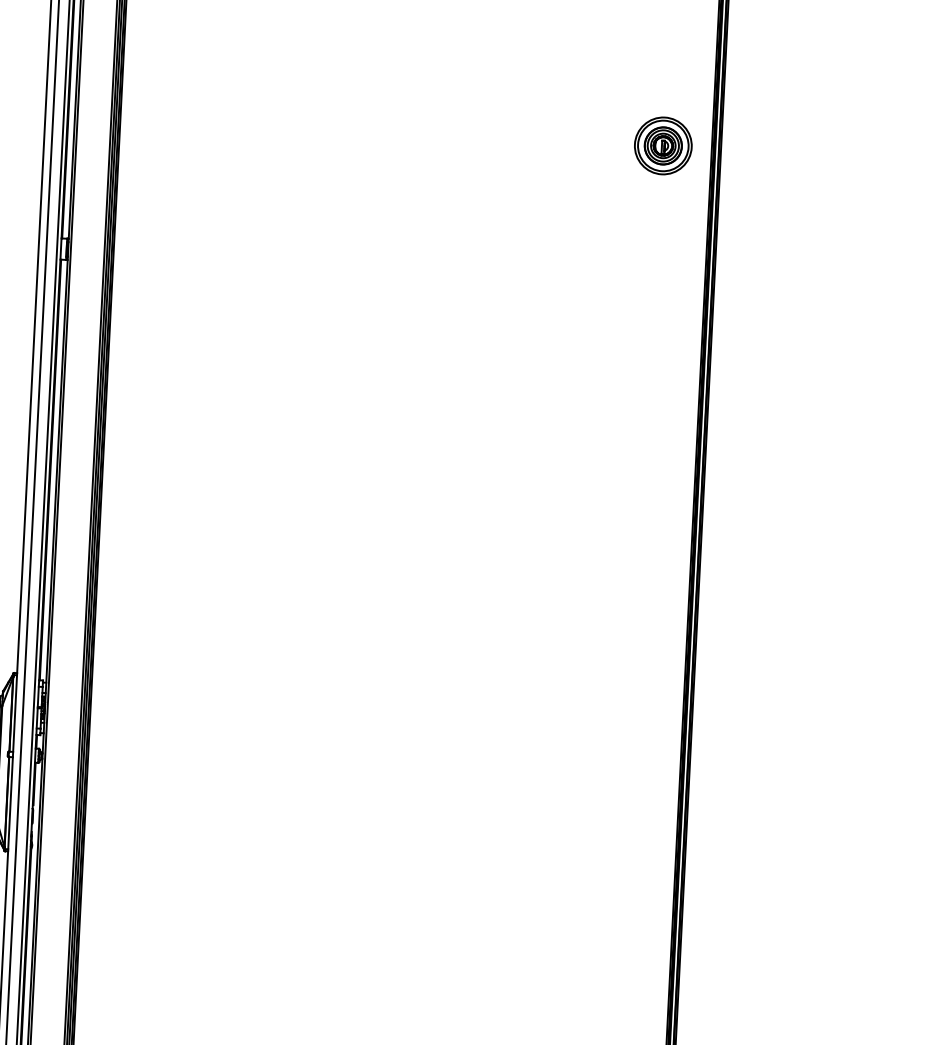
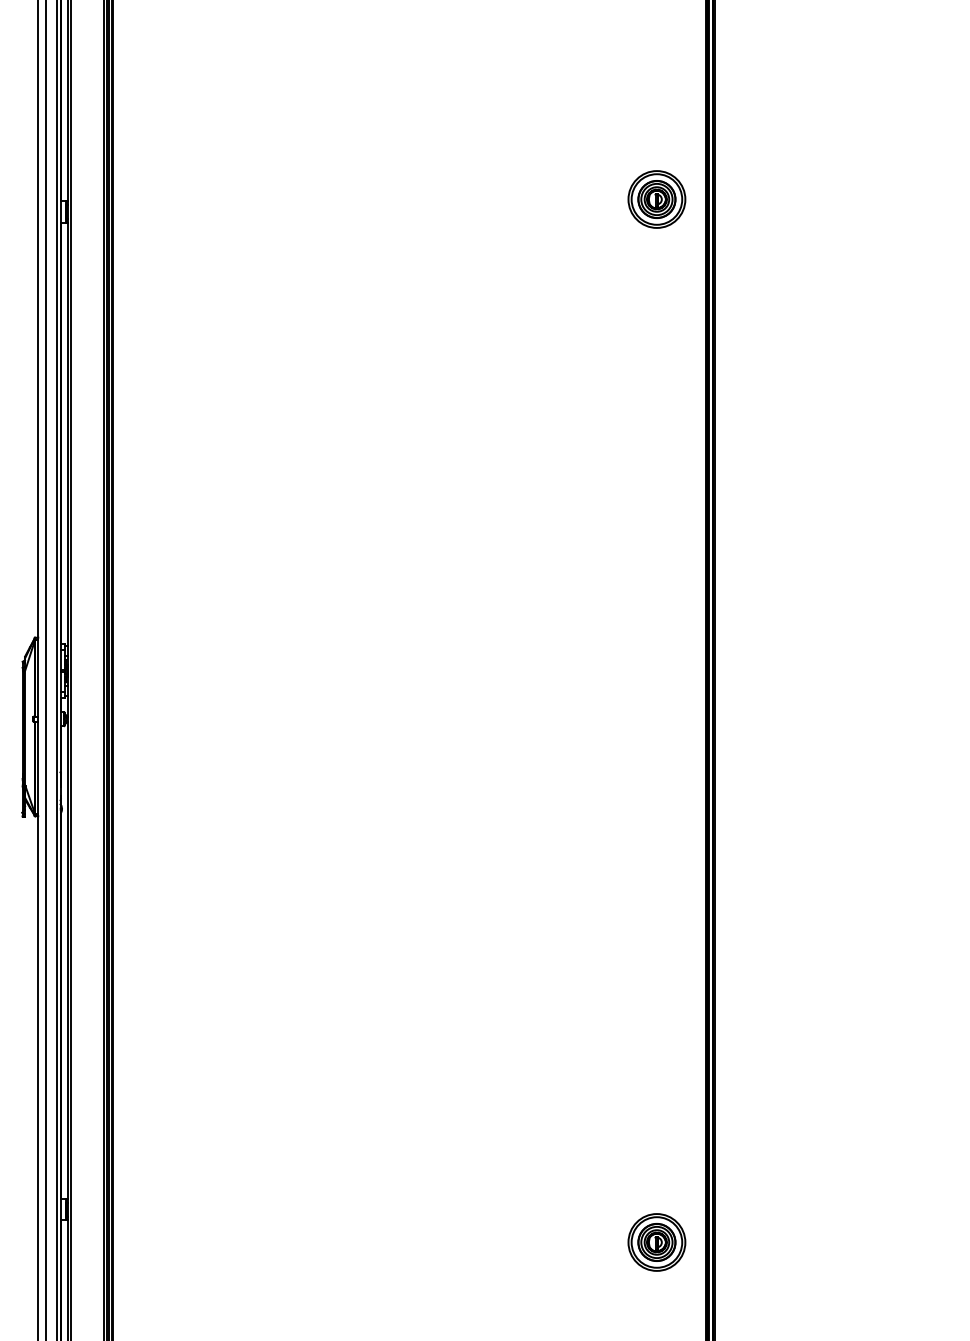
part: (662, 145) -> (656, 199), moved

